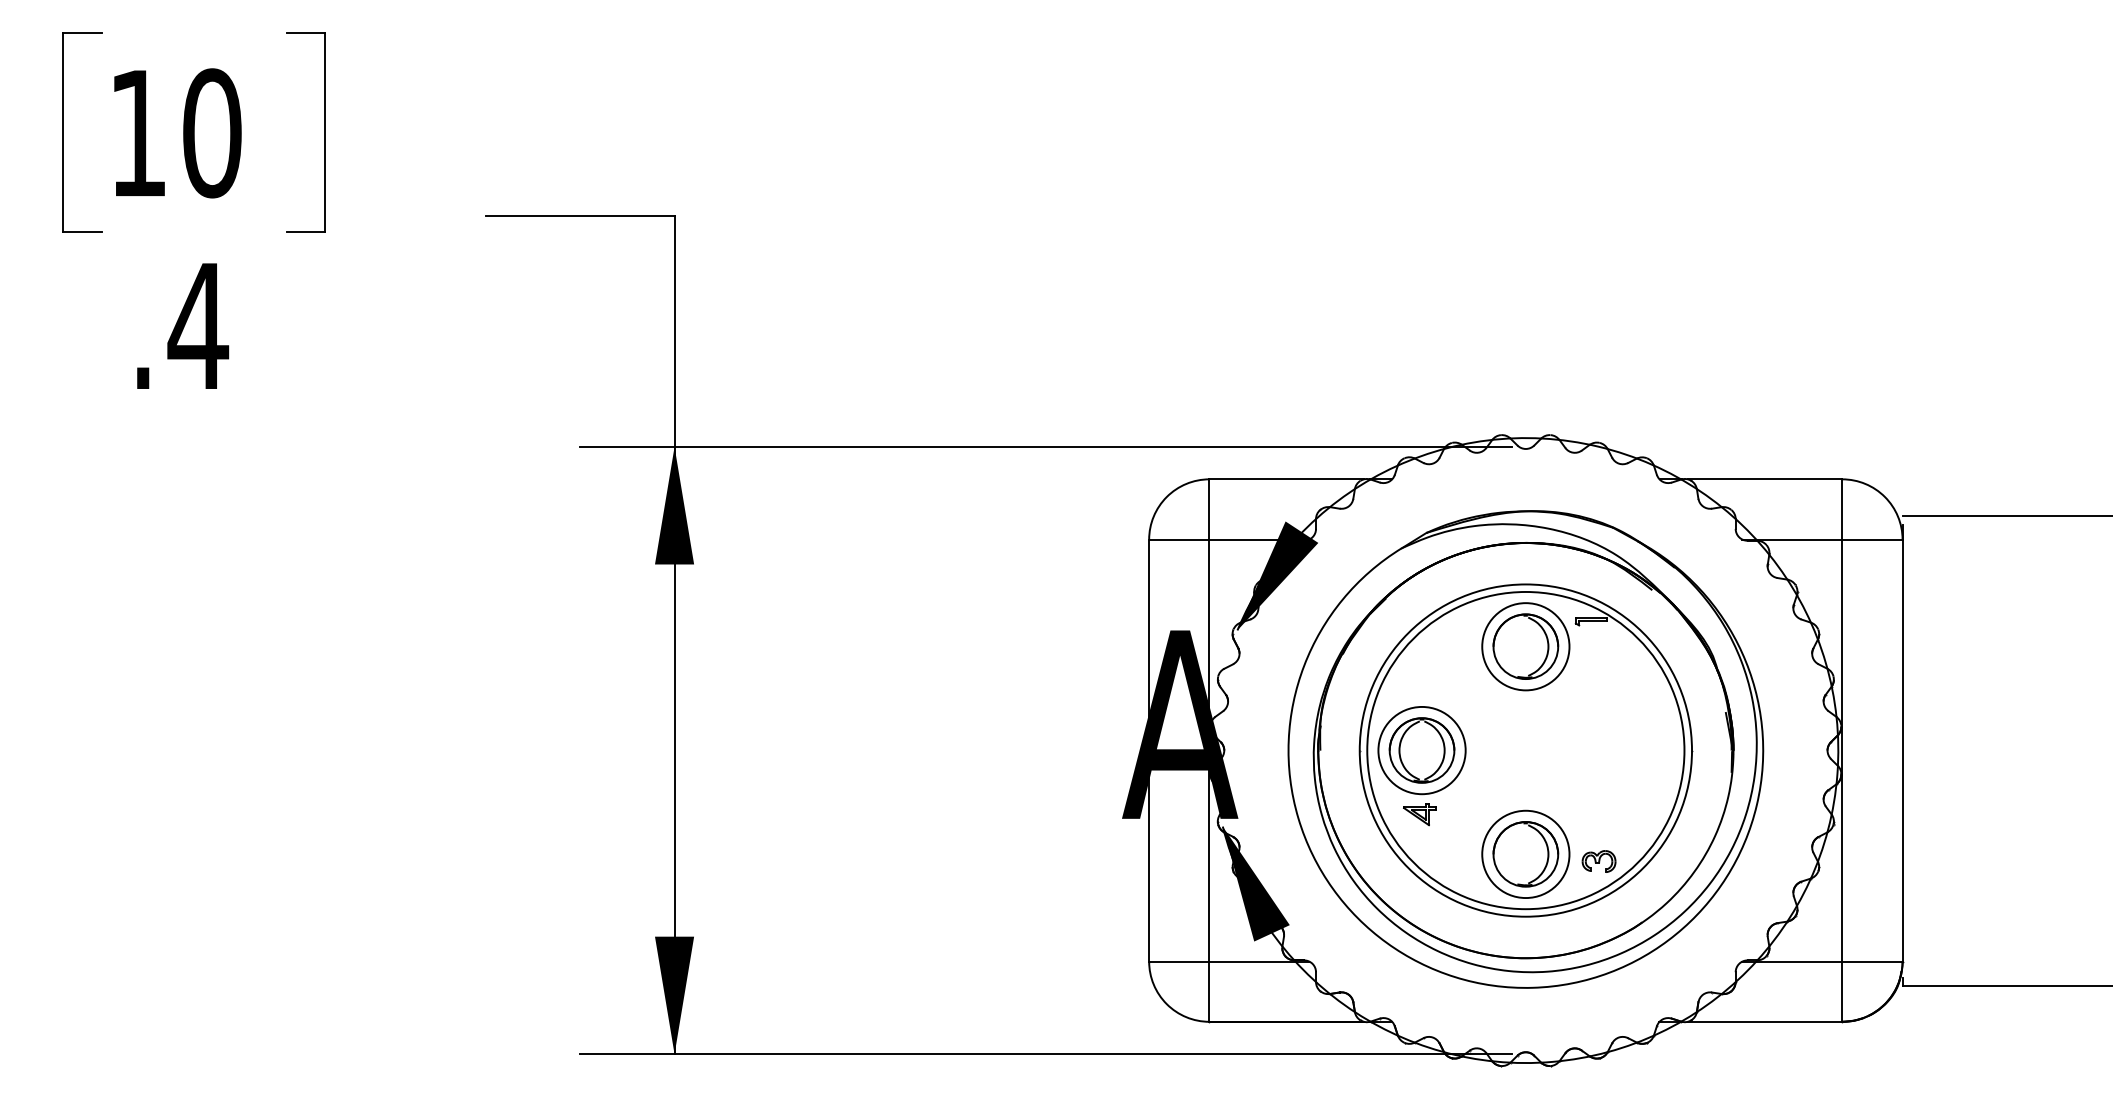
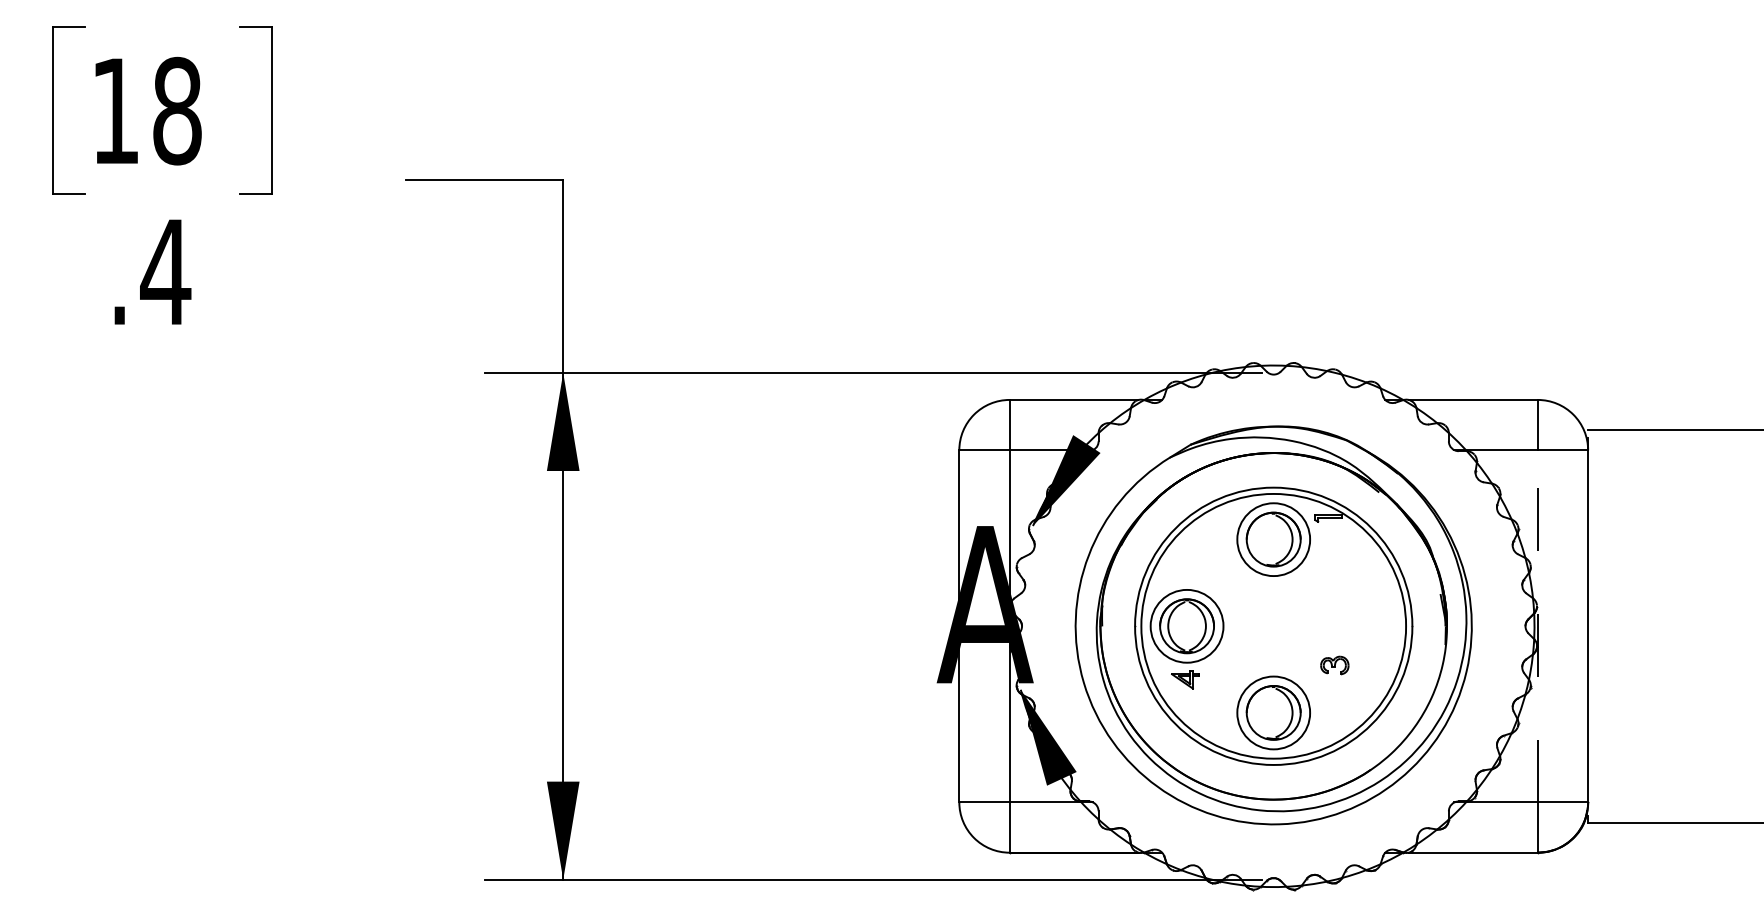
text: (212, 133) -> (177, 111), 10 -> 18
line: (1842, 750) -> (1537, 626), solid -> dashed
part: (1598, 861) -> (1334, 665), moved

